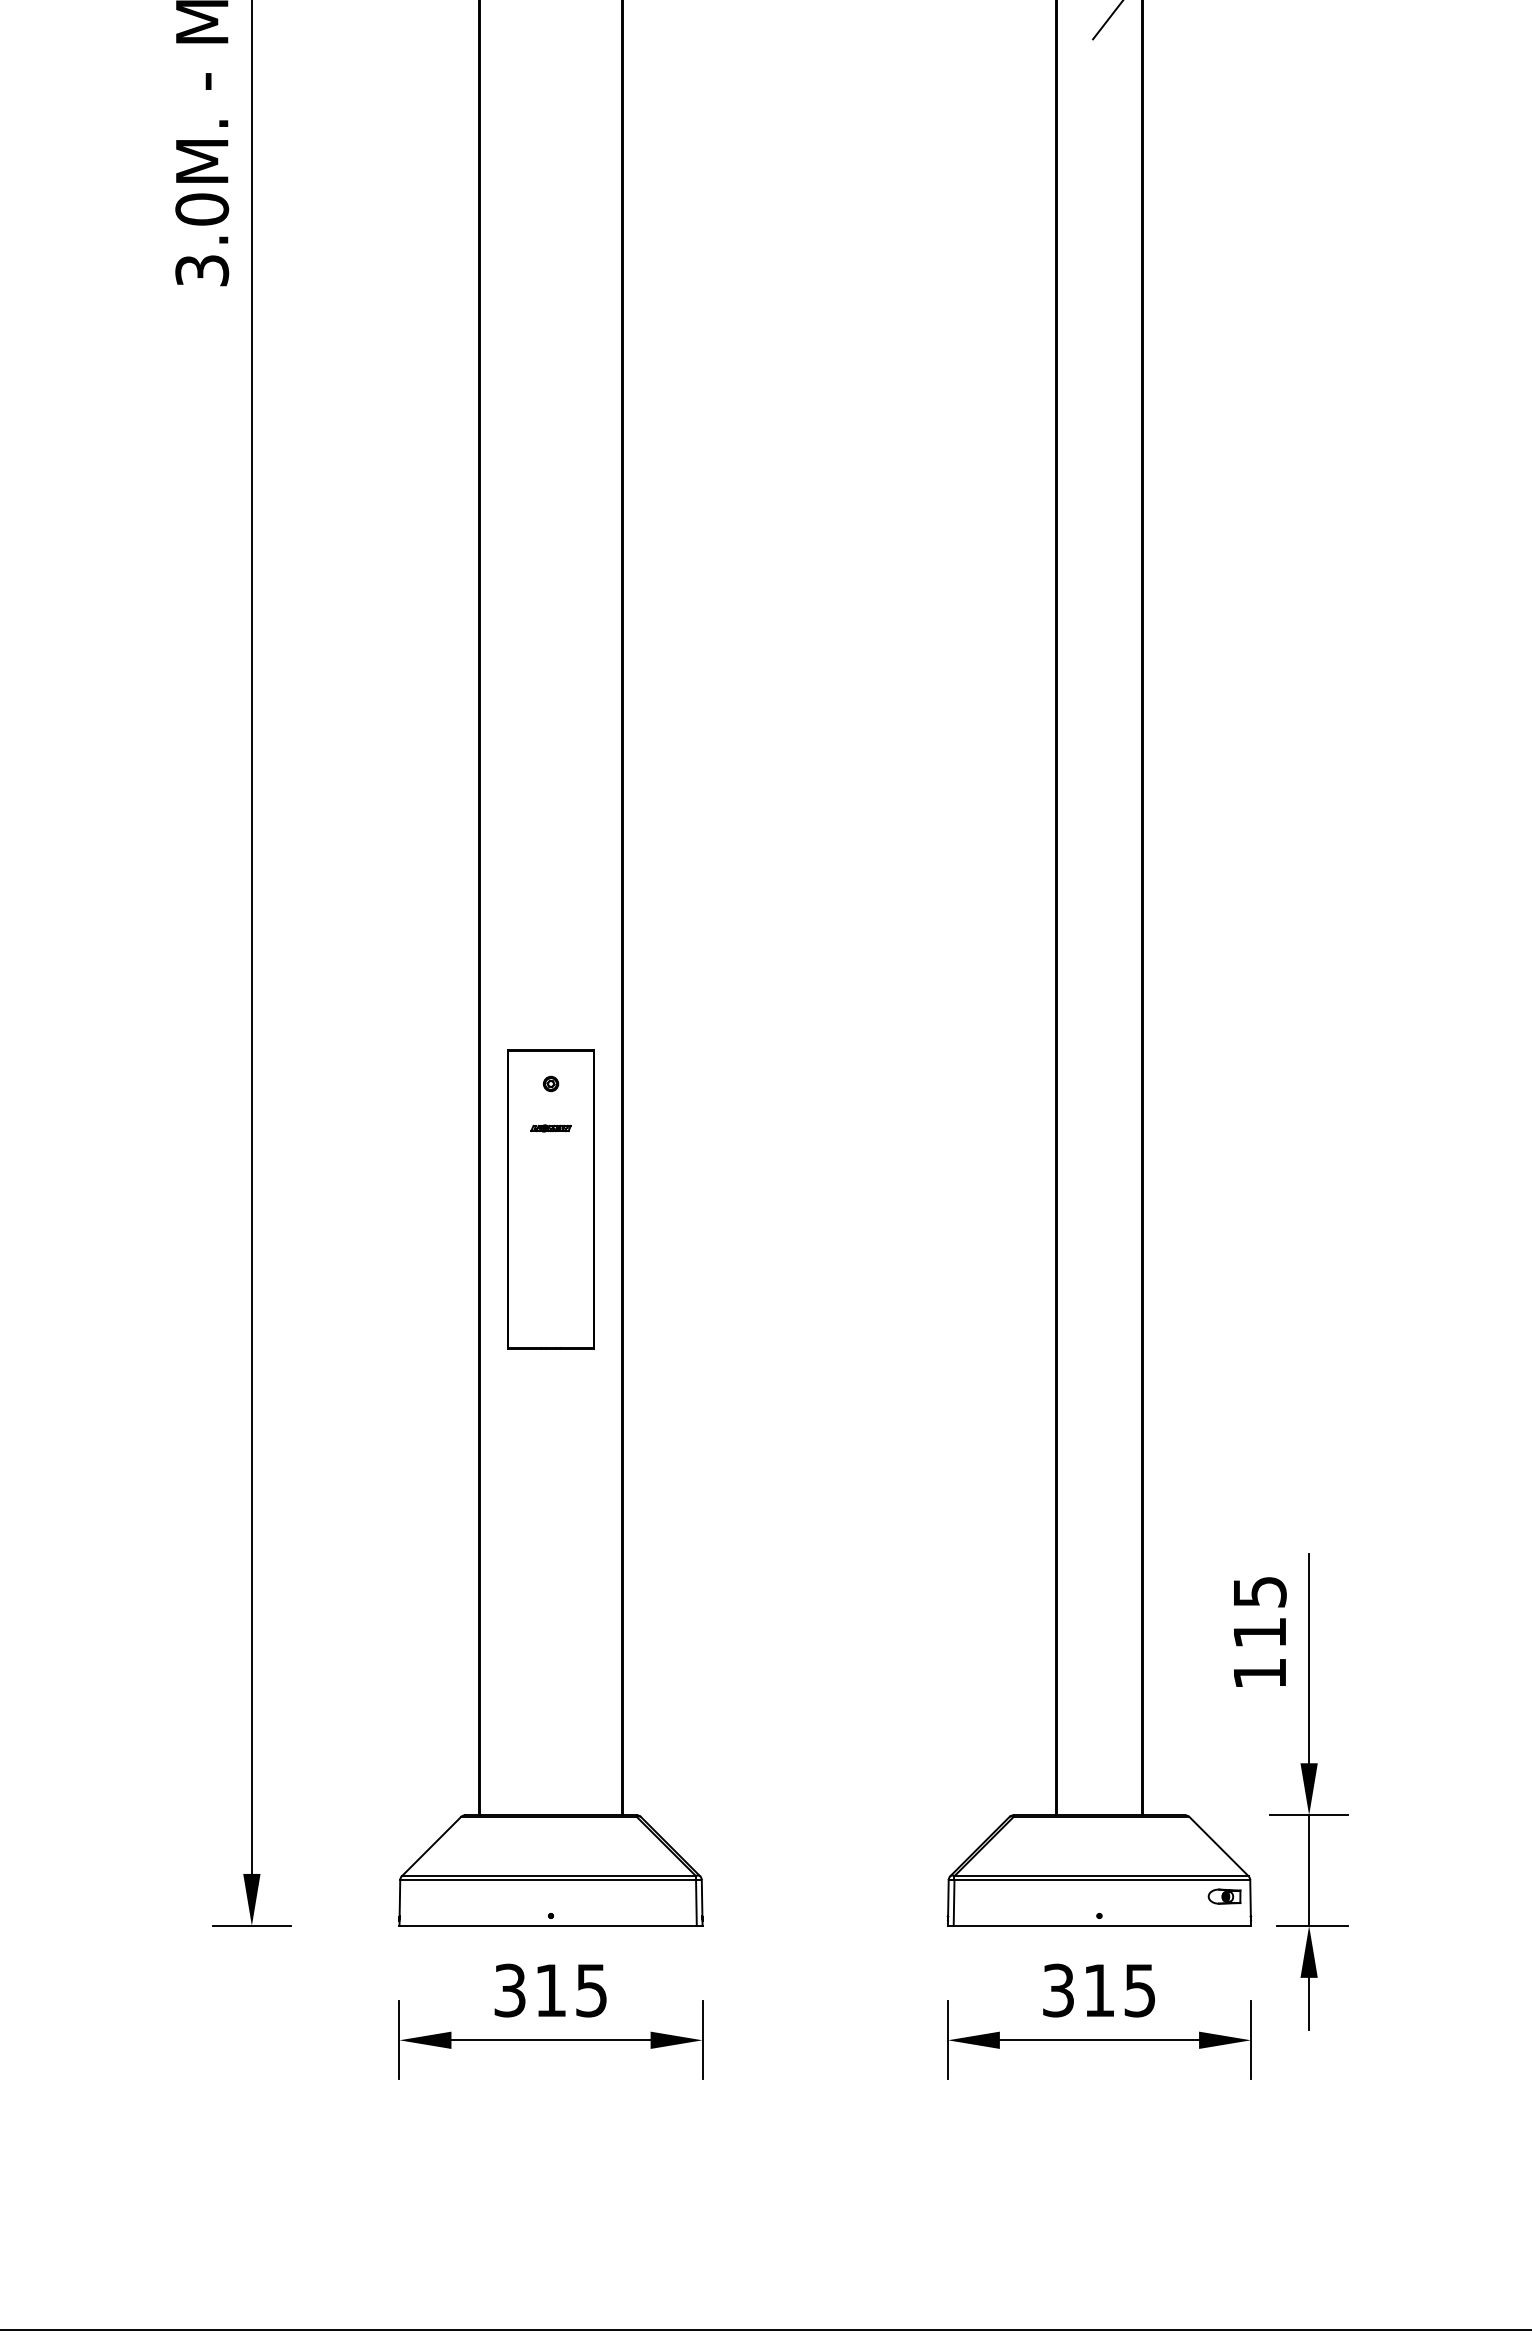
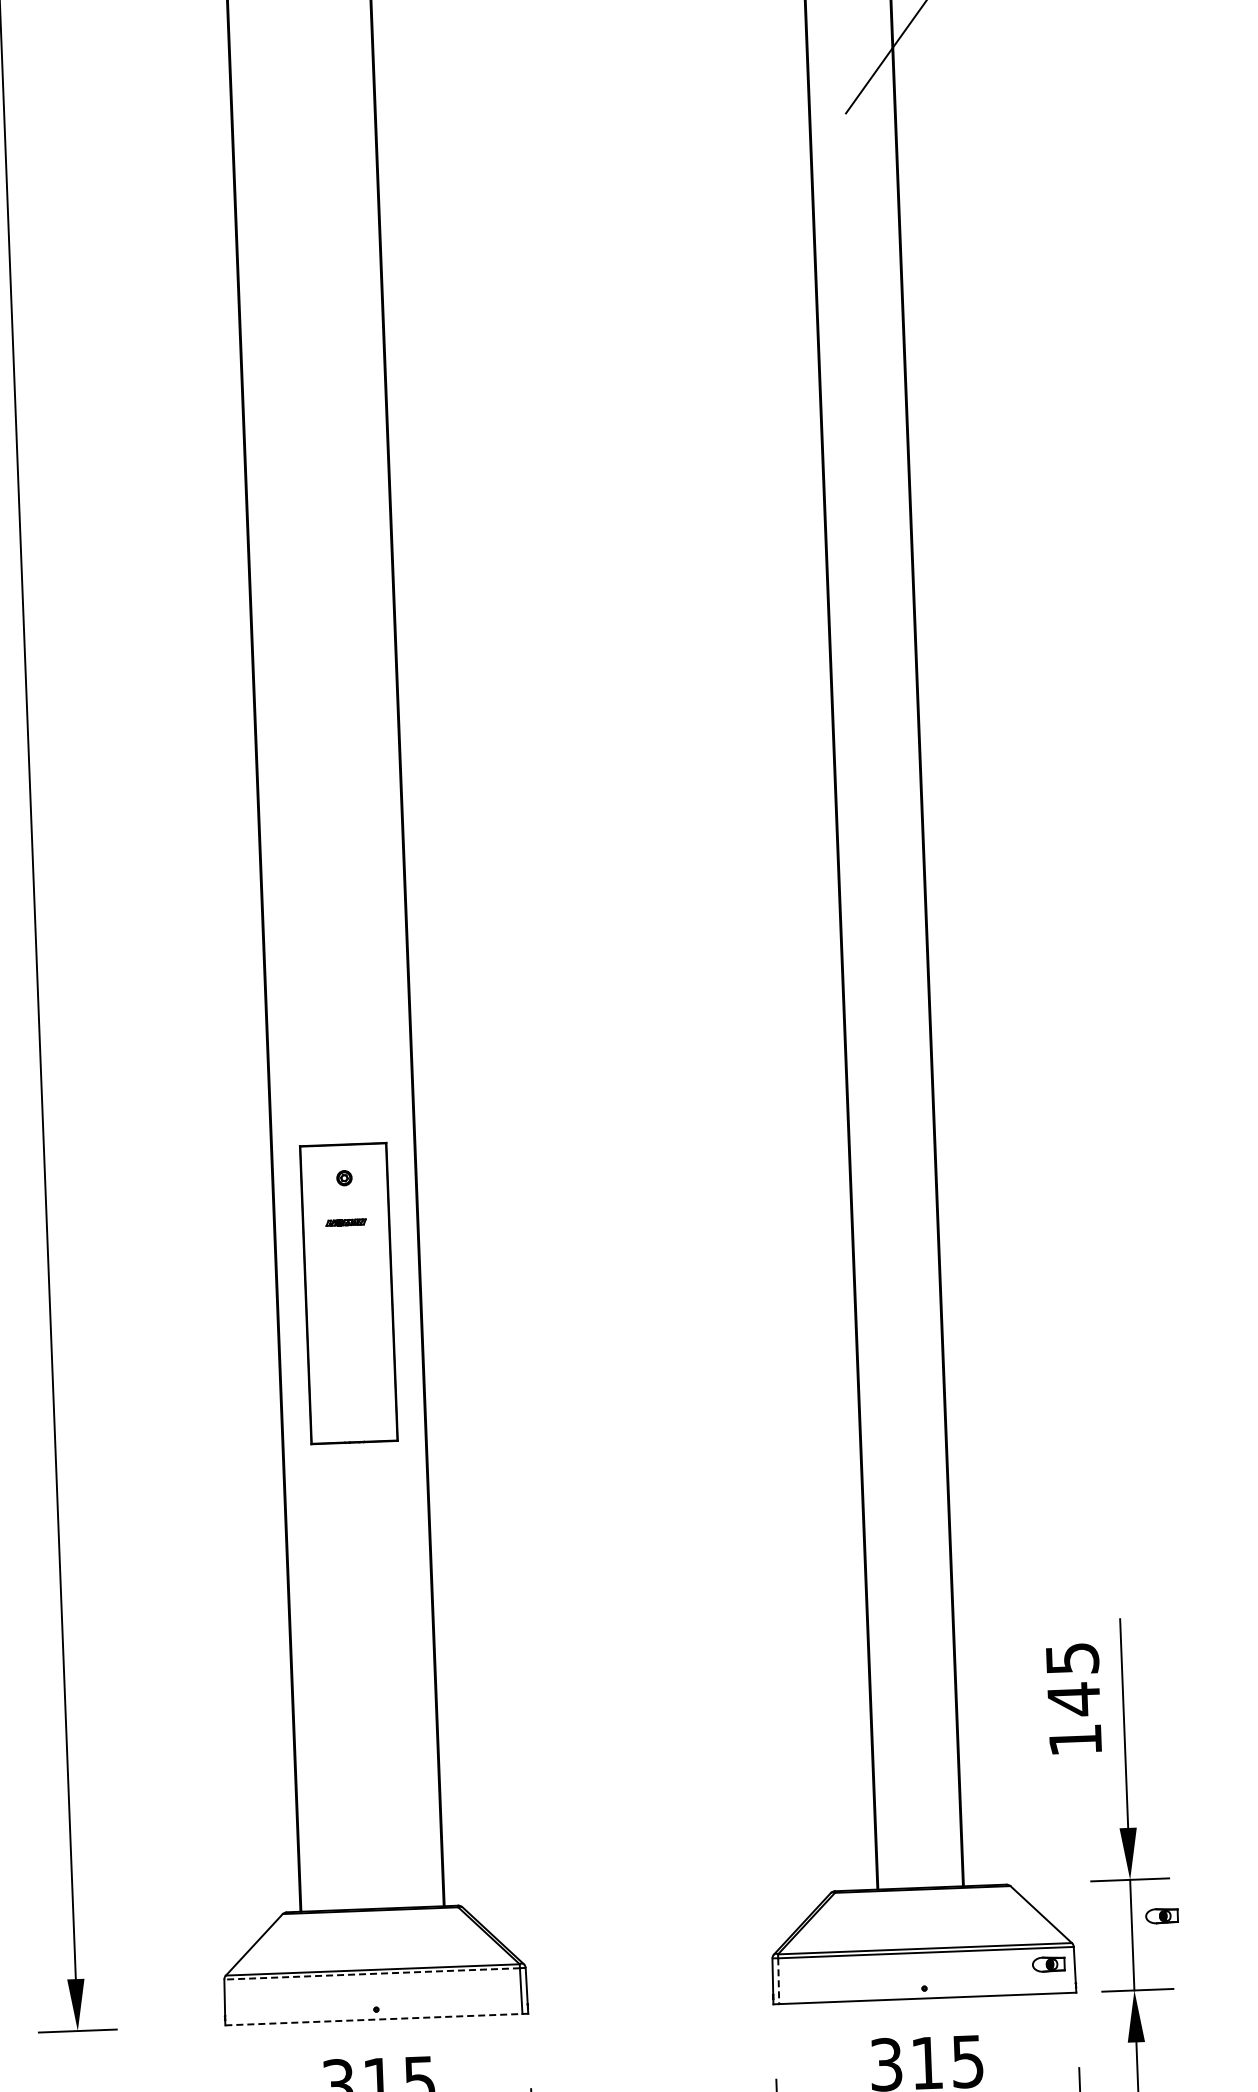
text: (1259, 1632) -> (1073, 1699), 115 -> 145
part: (1339, 1852) -> (1161, 1915), added
line: (548, 1880) -> (372, 1974), solid -> dashed
line: (954, 1903) -> (779, 1981), solid -> dashed
line: (548, 1925) -> (374, 2019), solid -> dashed

